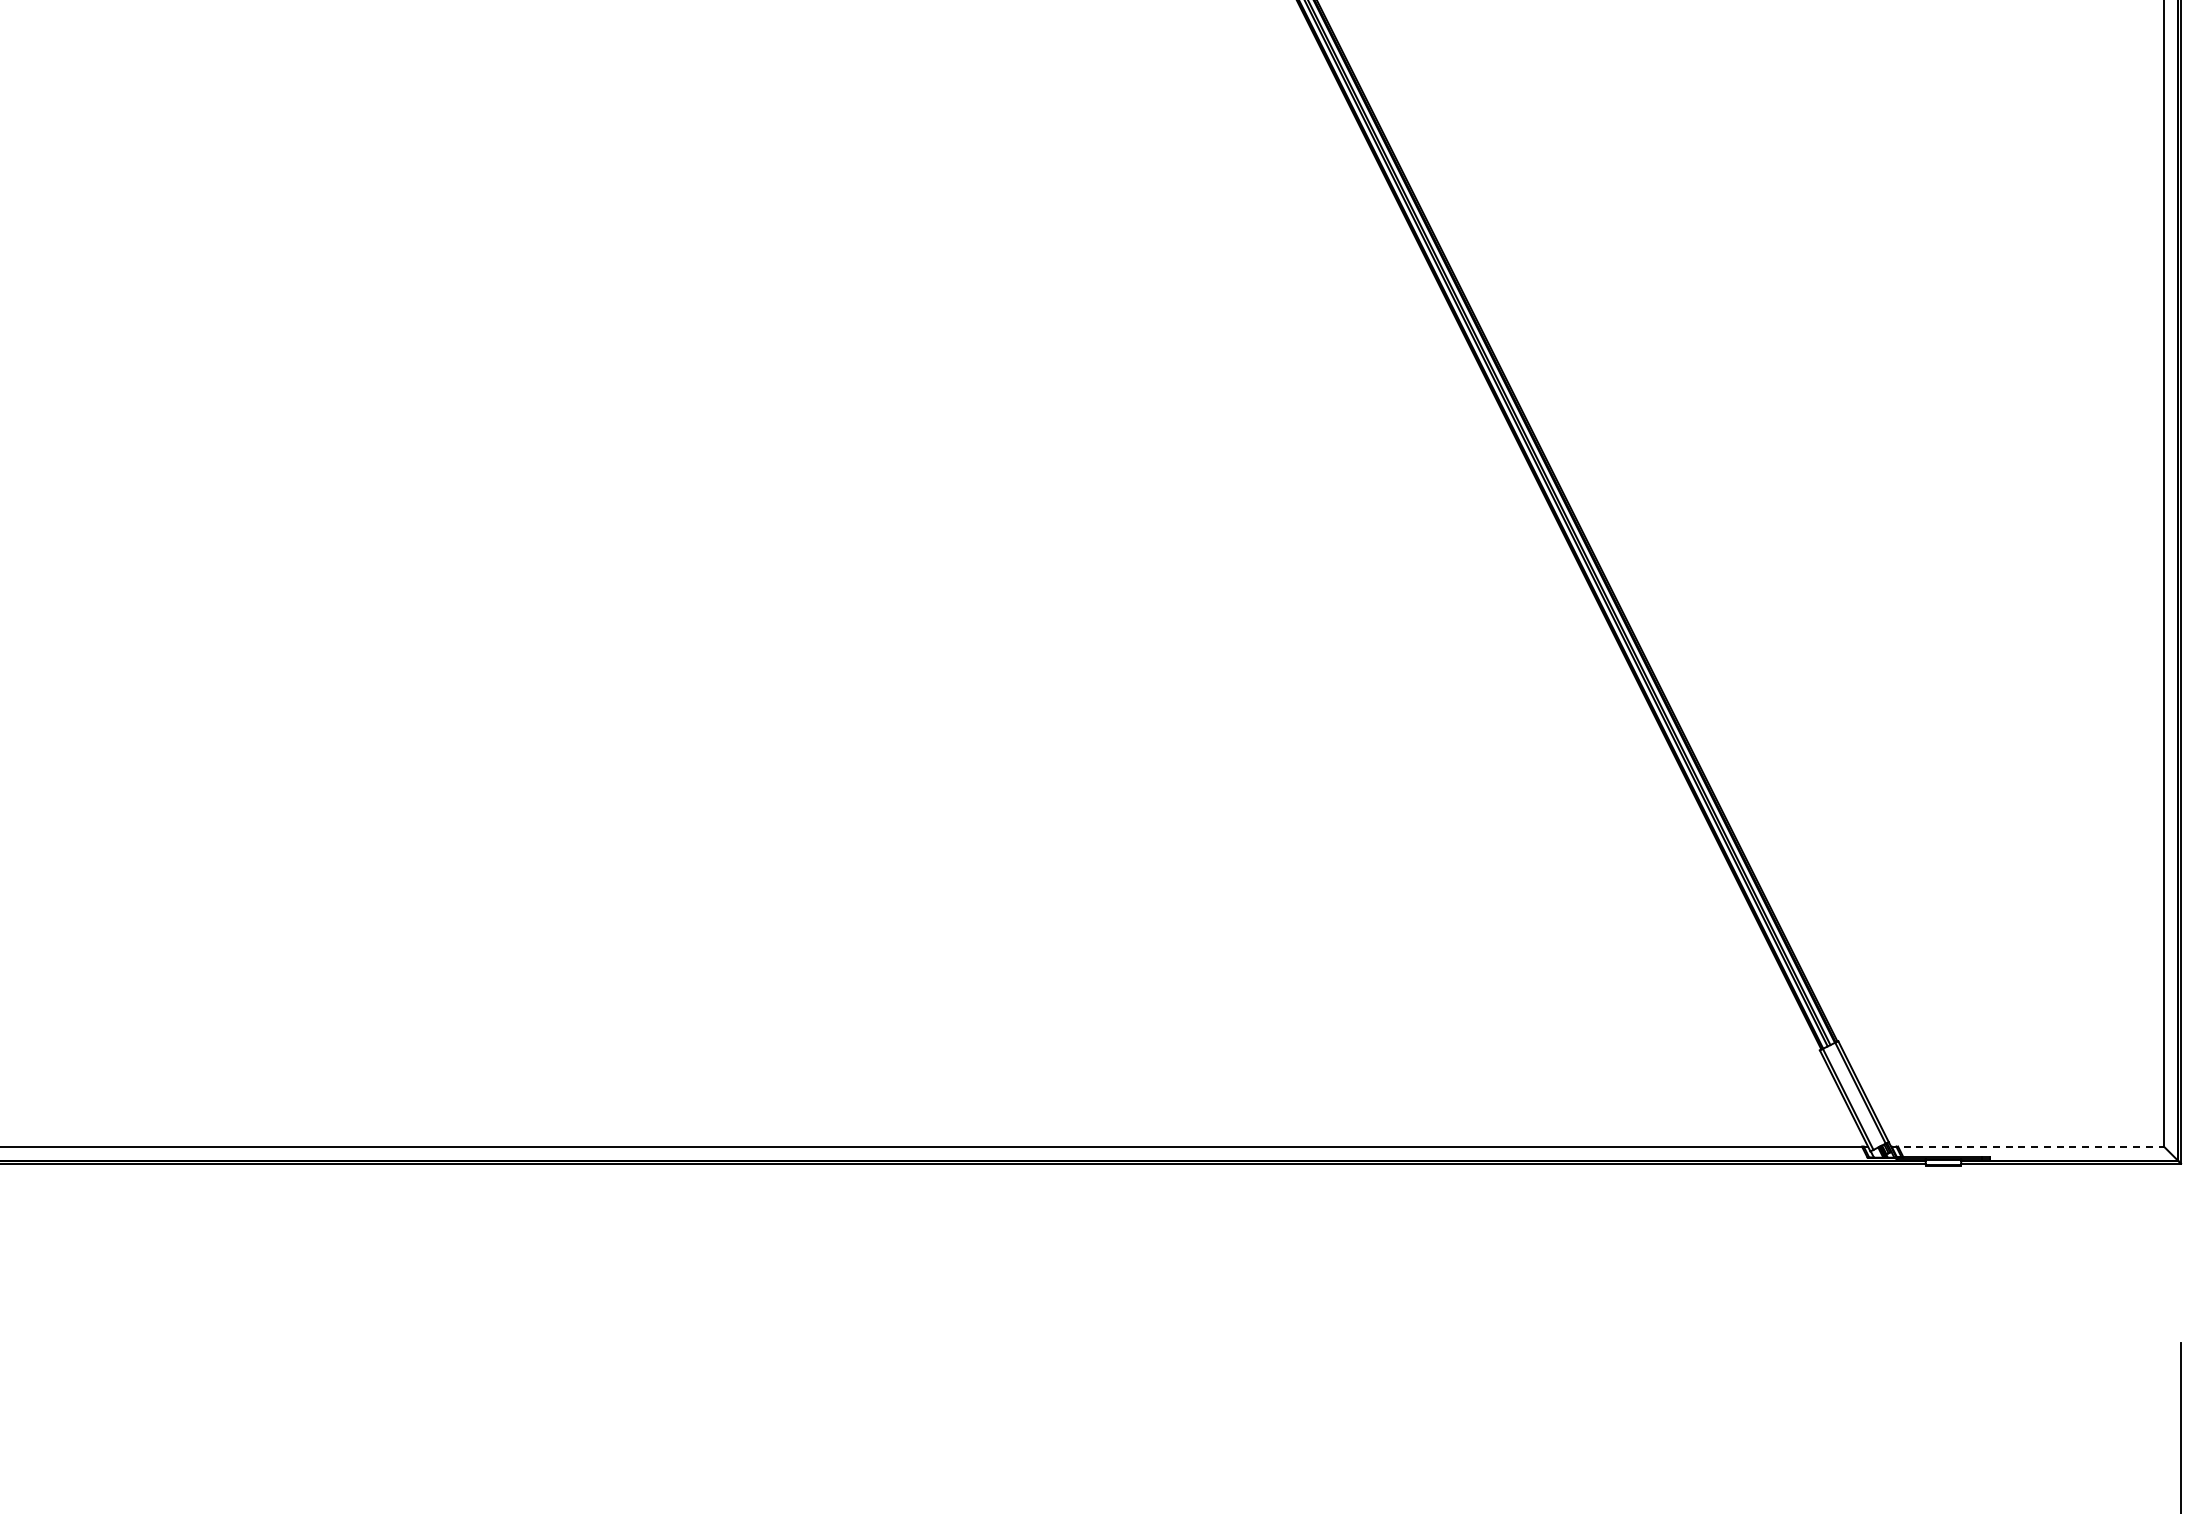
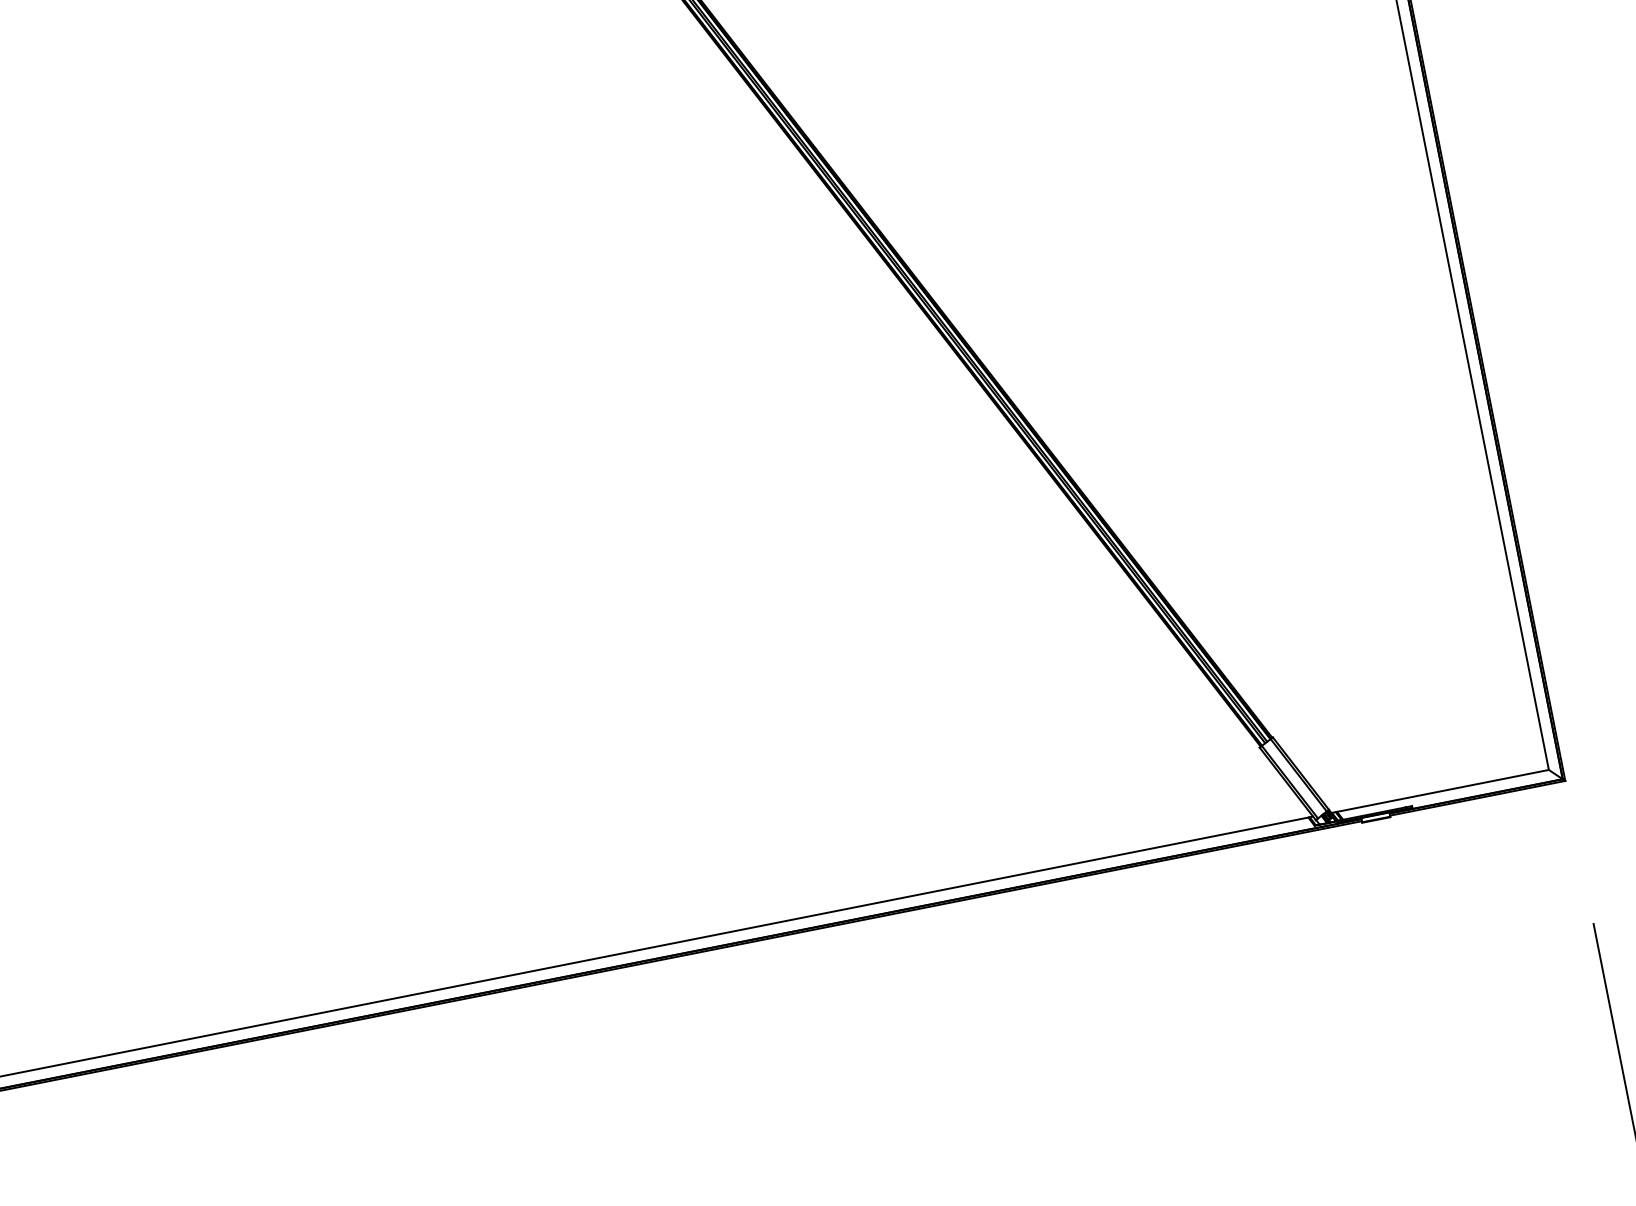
line: (2027, 1146) -> (1440, 791), dashed -> solid

